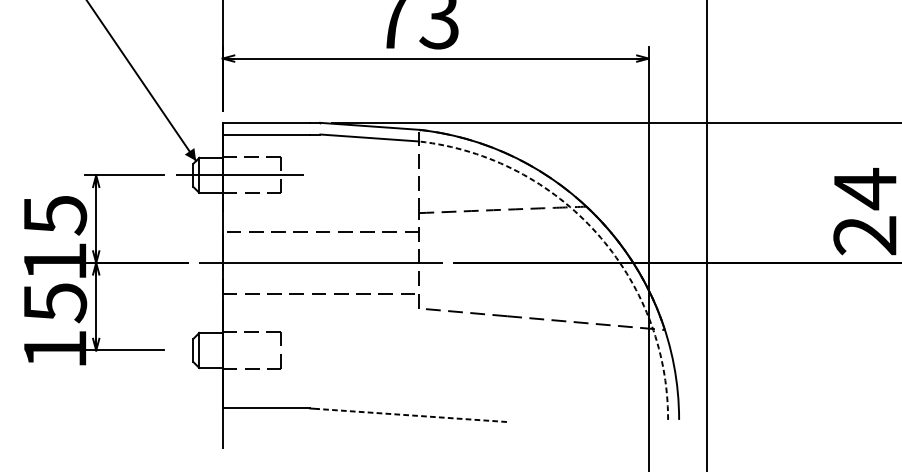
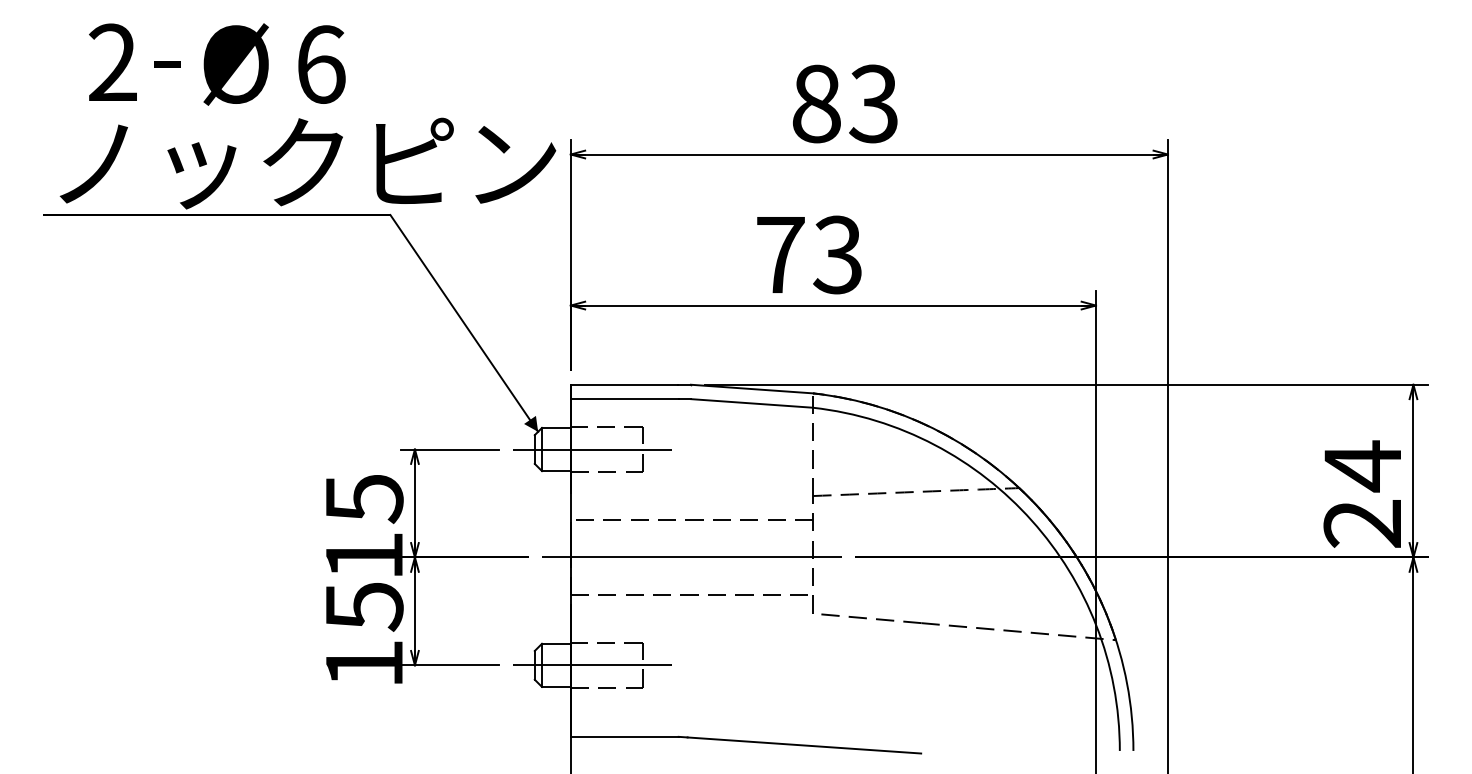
arc: (596, 232) -> (1031, 520), dashed -> solid
line: (240, 350) -> (592, 665), added
line: (411, 415) -> (803, 745), dashed -> solid

